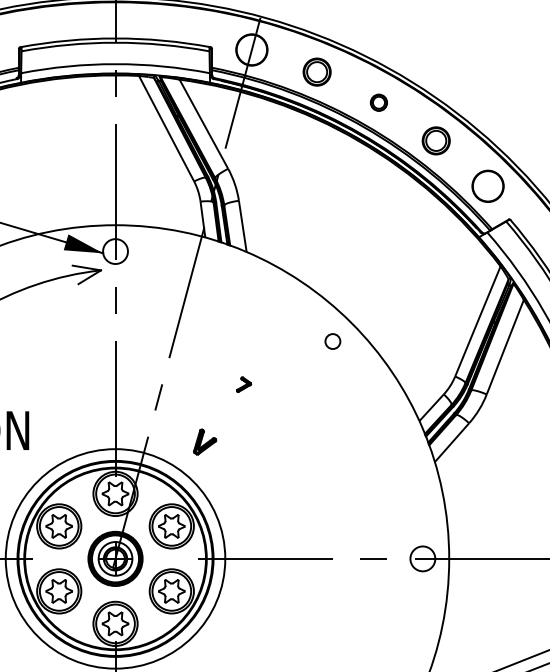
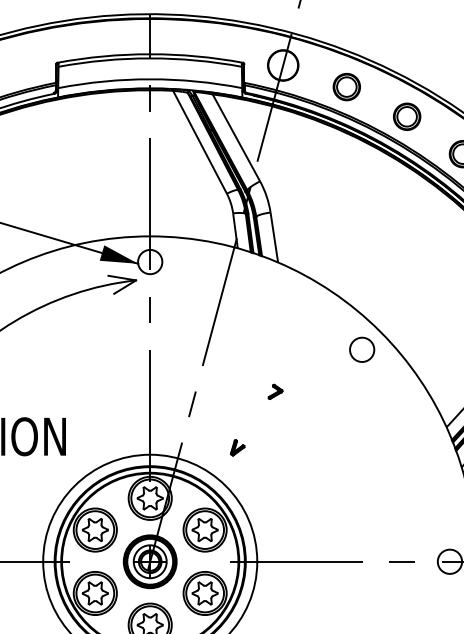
part: (378, 102) -> (406, 116), size x1.67
circle: (332, 341) -> (361, 349), size x1.67
part: (205, 441) -> (237, 447), size x0.62

